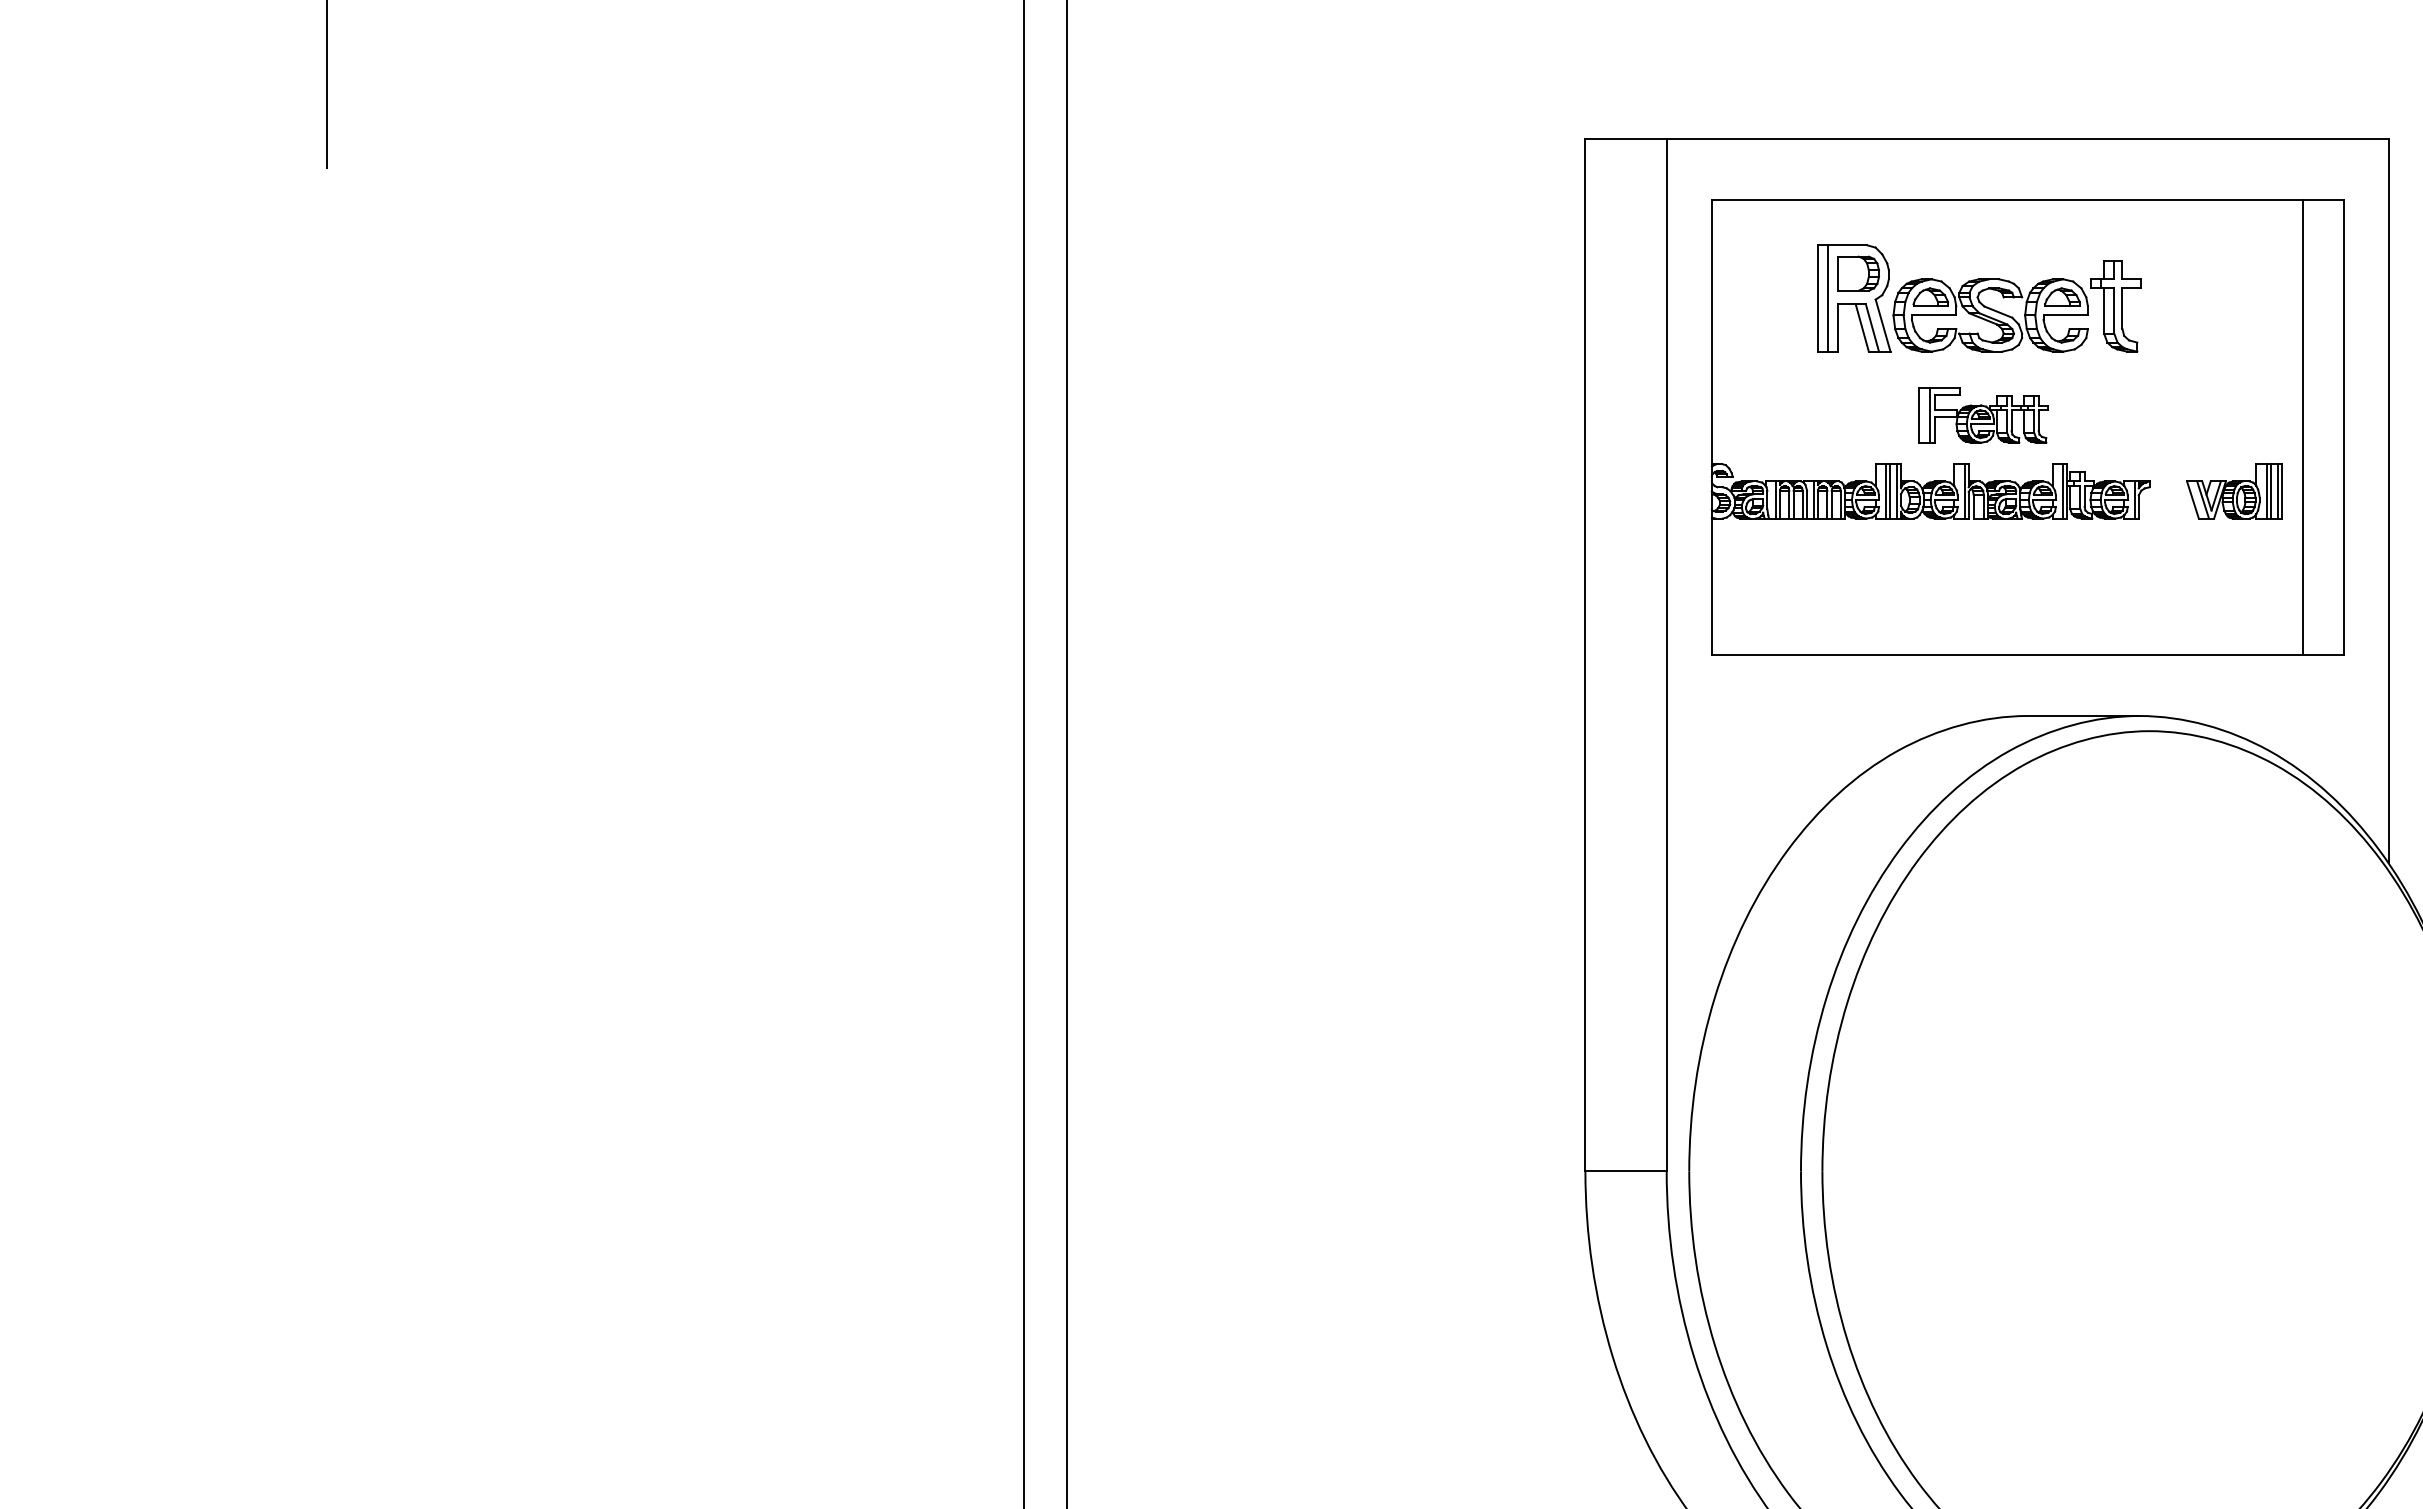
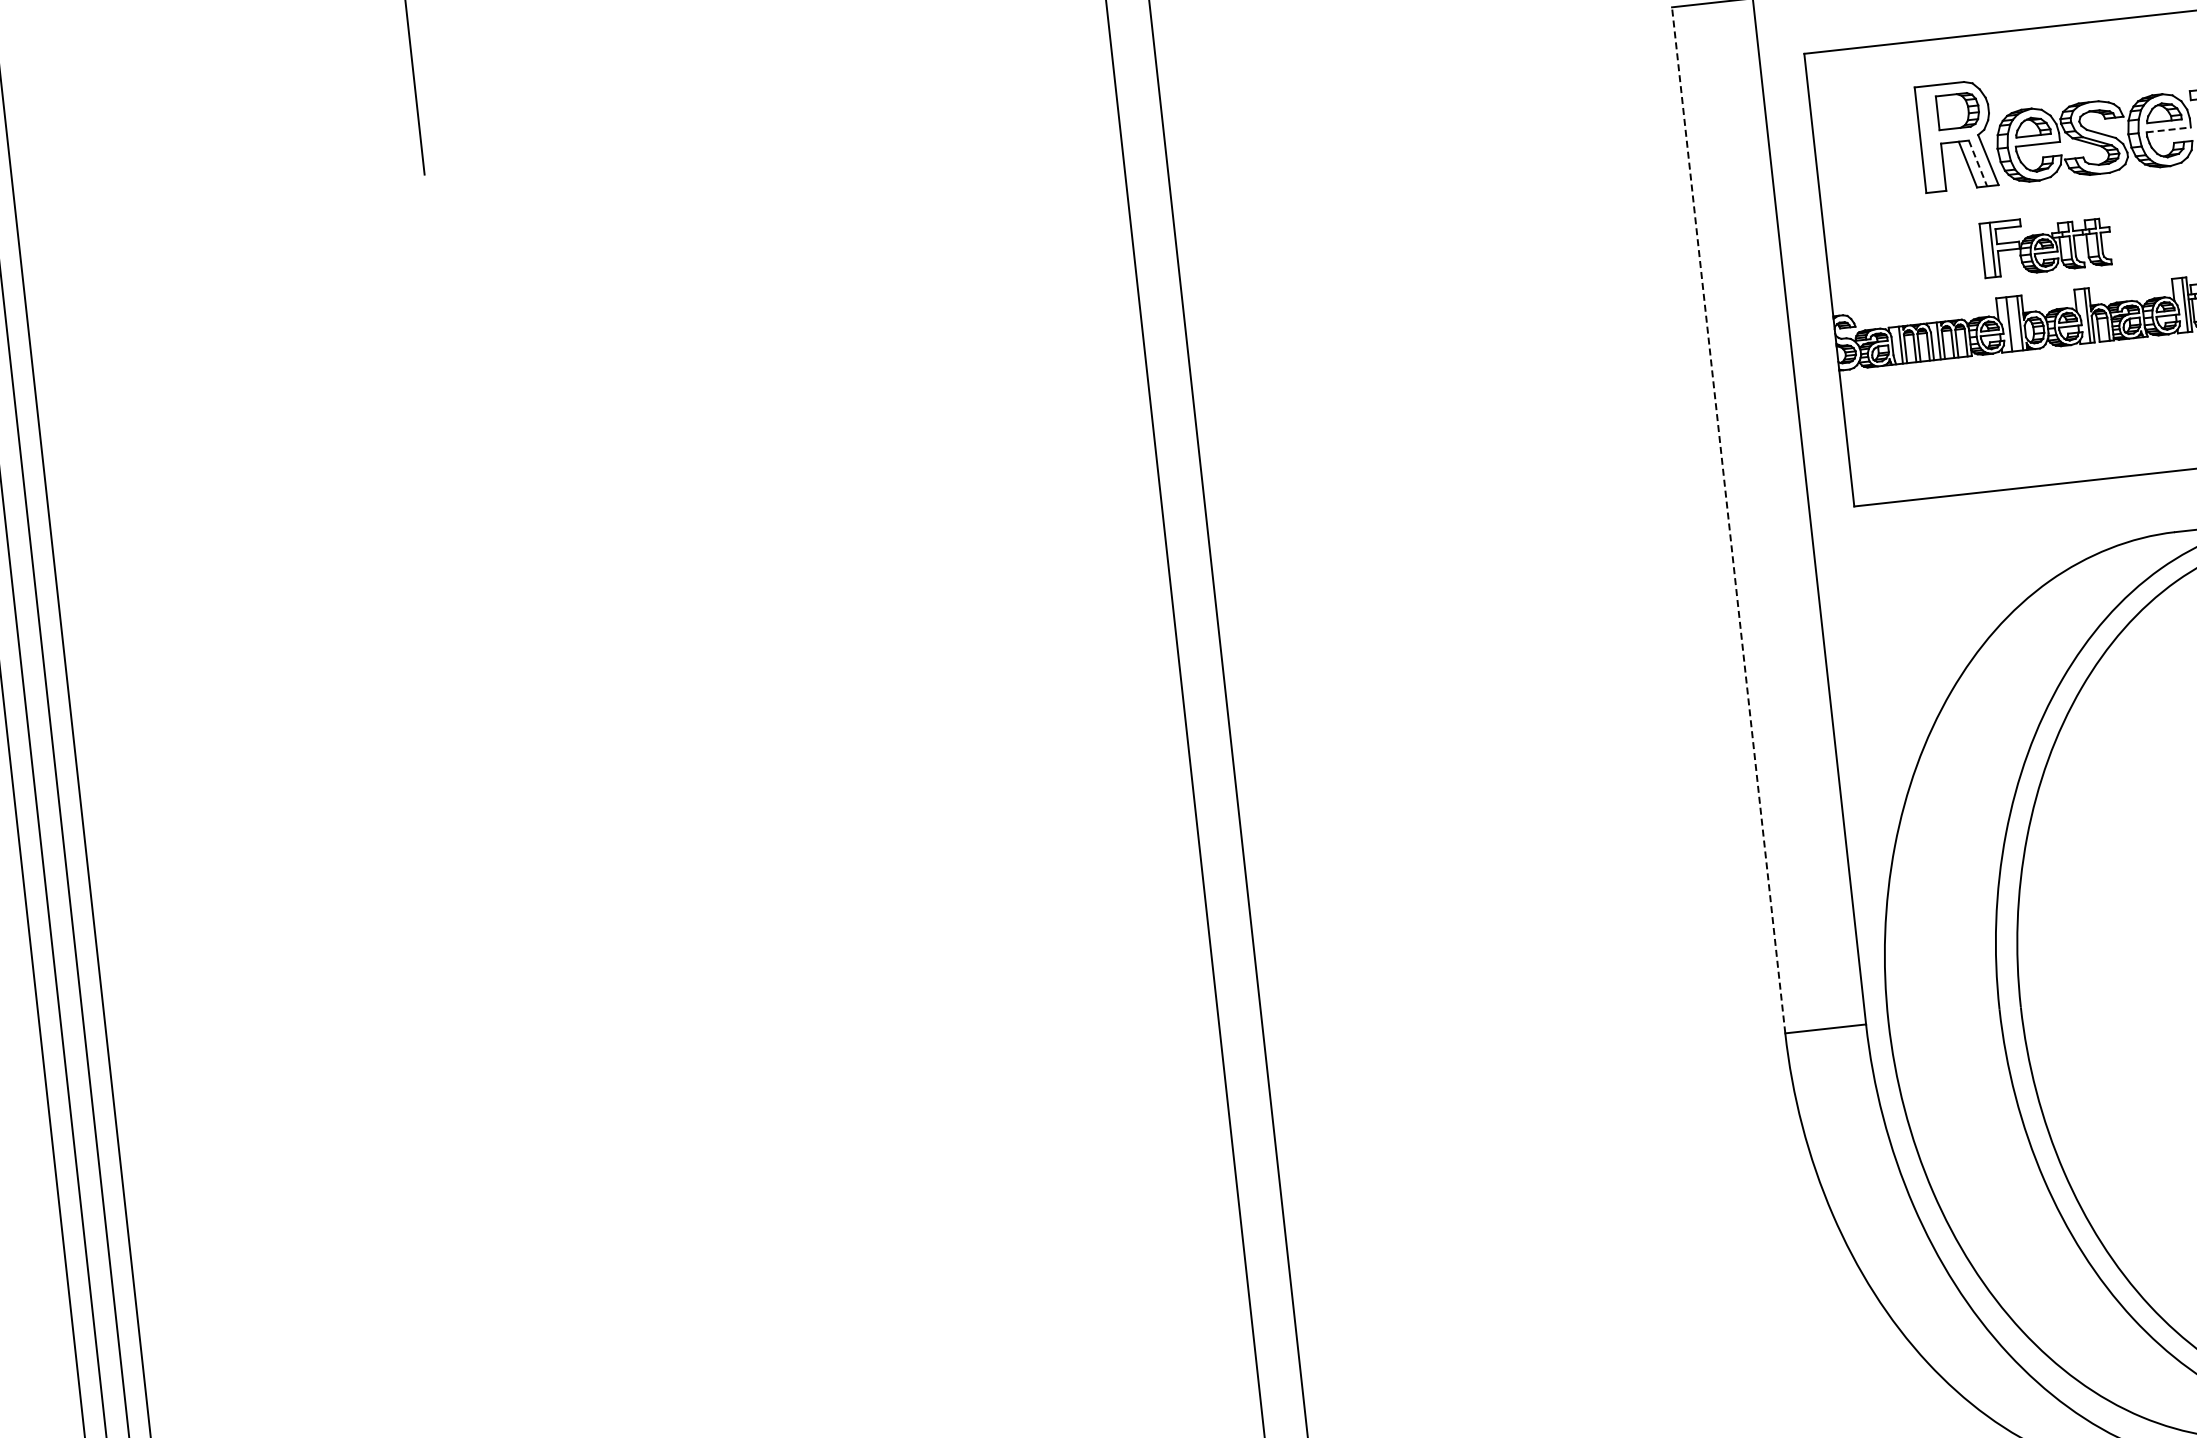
line: (1828, 298) -> (1931, 139), removed
line: (2066, 315) -> (2169, 129), solid -> dashed
line: (1872, 327) -> (1978, 163), solid -> dashed
part: (1983, 415) -> (2046, 244), moved
line: (1890, 491) -> (2013, 324), removed
line: (1585, 654) -> (1728, 519), solid -> dashed

